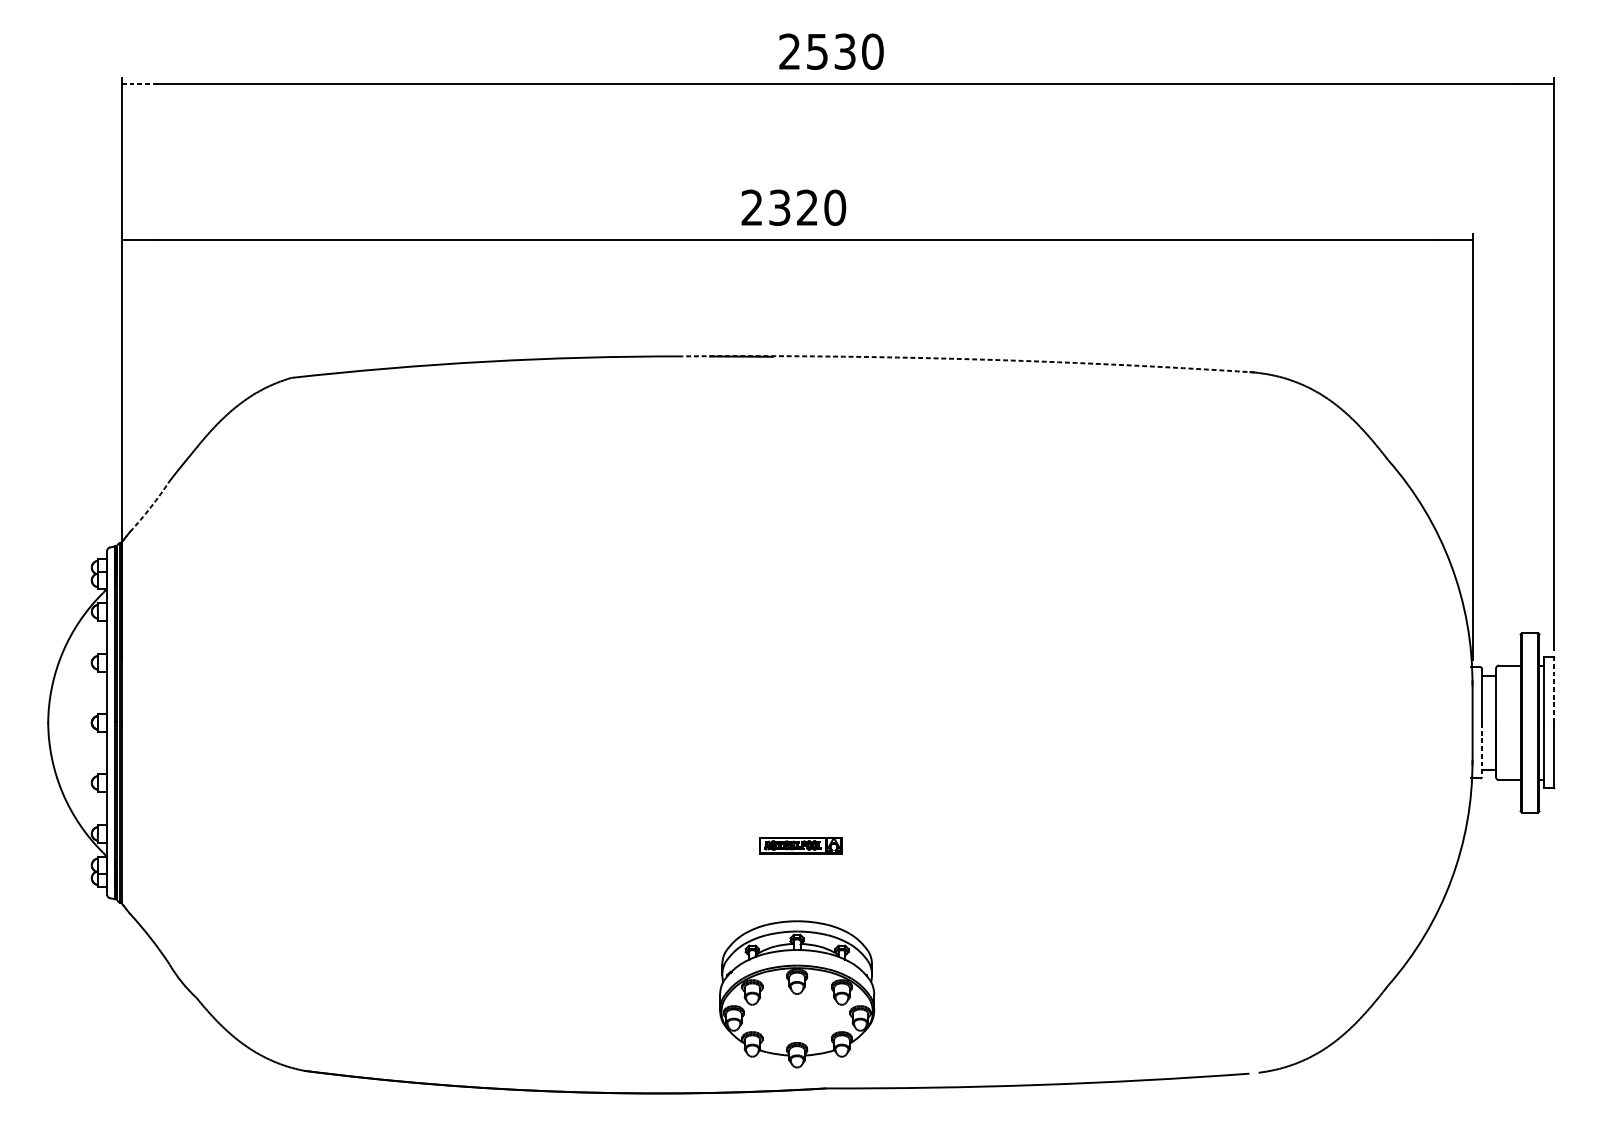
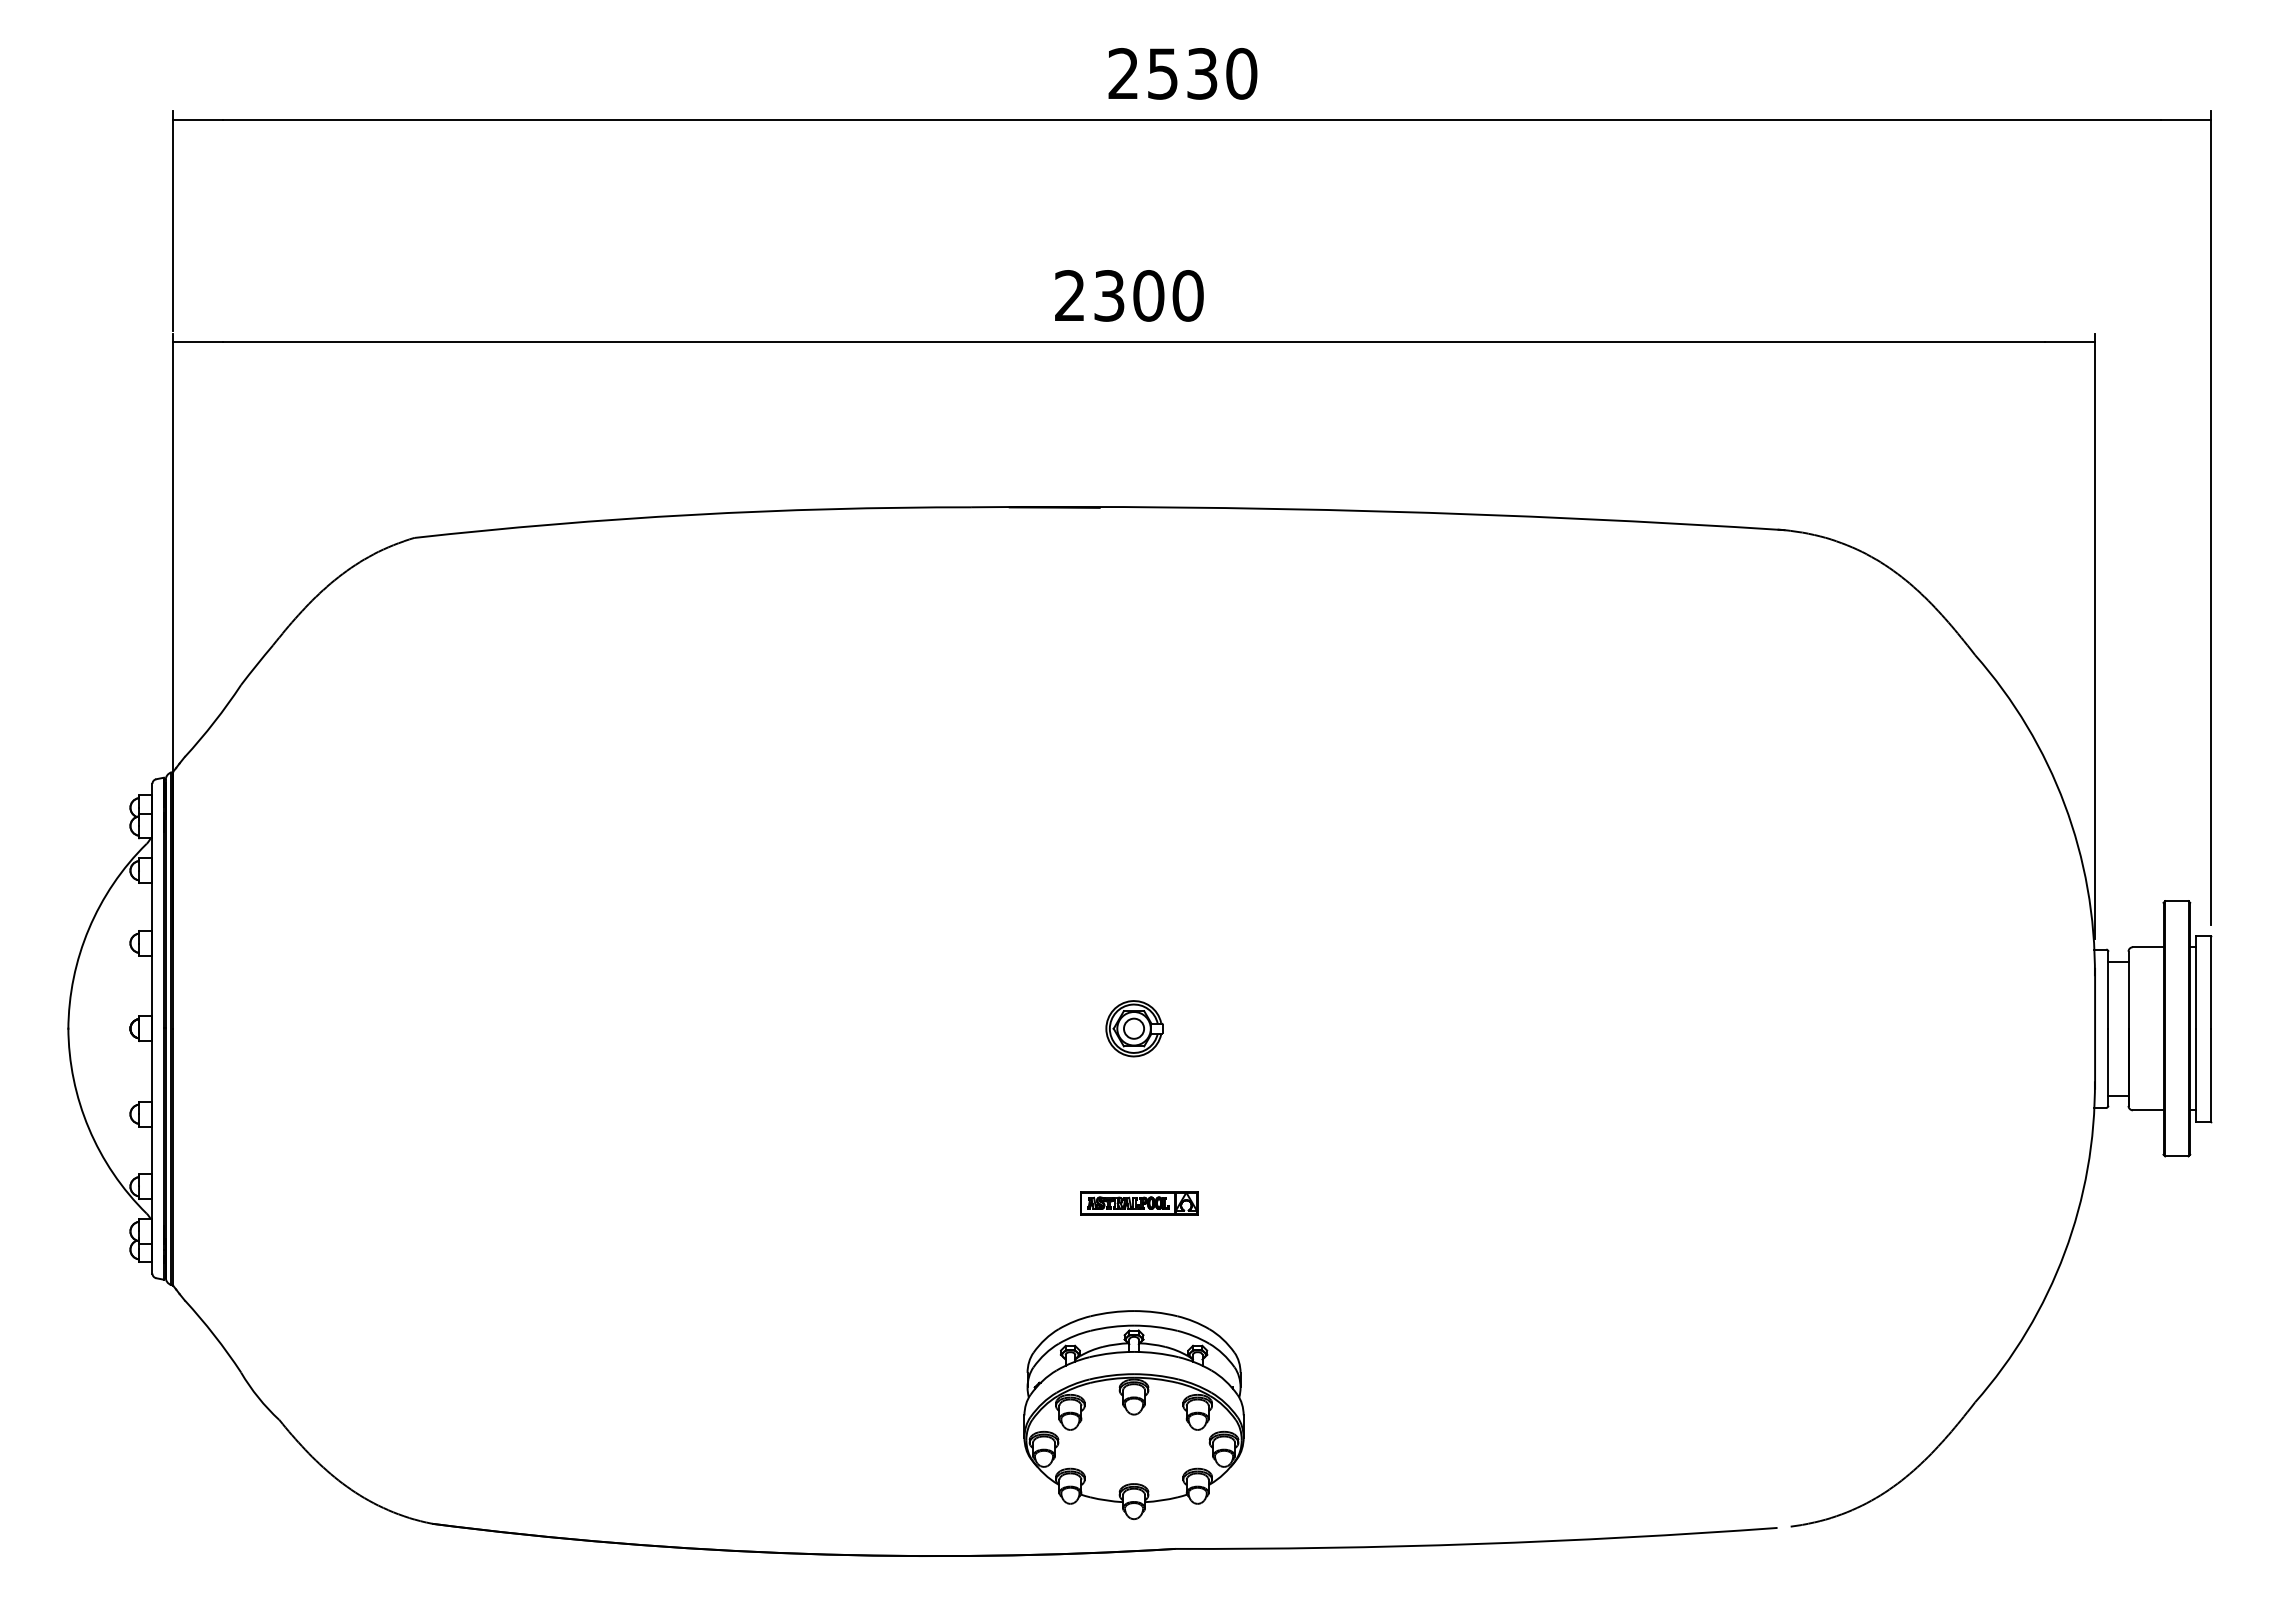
line: (139, 83) -> (198, 119), dashed -> solid
text: (807, 207) -> (1148, 295), 2320 -> 2300
arc: (968, 359) -> (1378, 511), dashed -> solid
arc: (150, 507) -> (214, 722), dashed -> solid
line: (1553, 690) -> (2210, 982), dashed -> solid
part: (797, 722) -> (1134, 1028), added
line: (1482, 750) -> (2108, 1067), dashed -> solid

